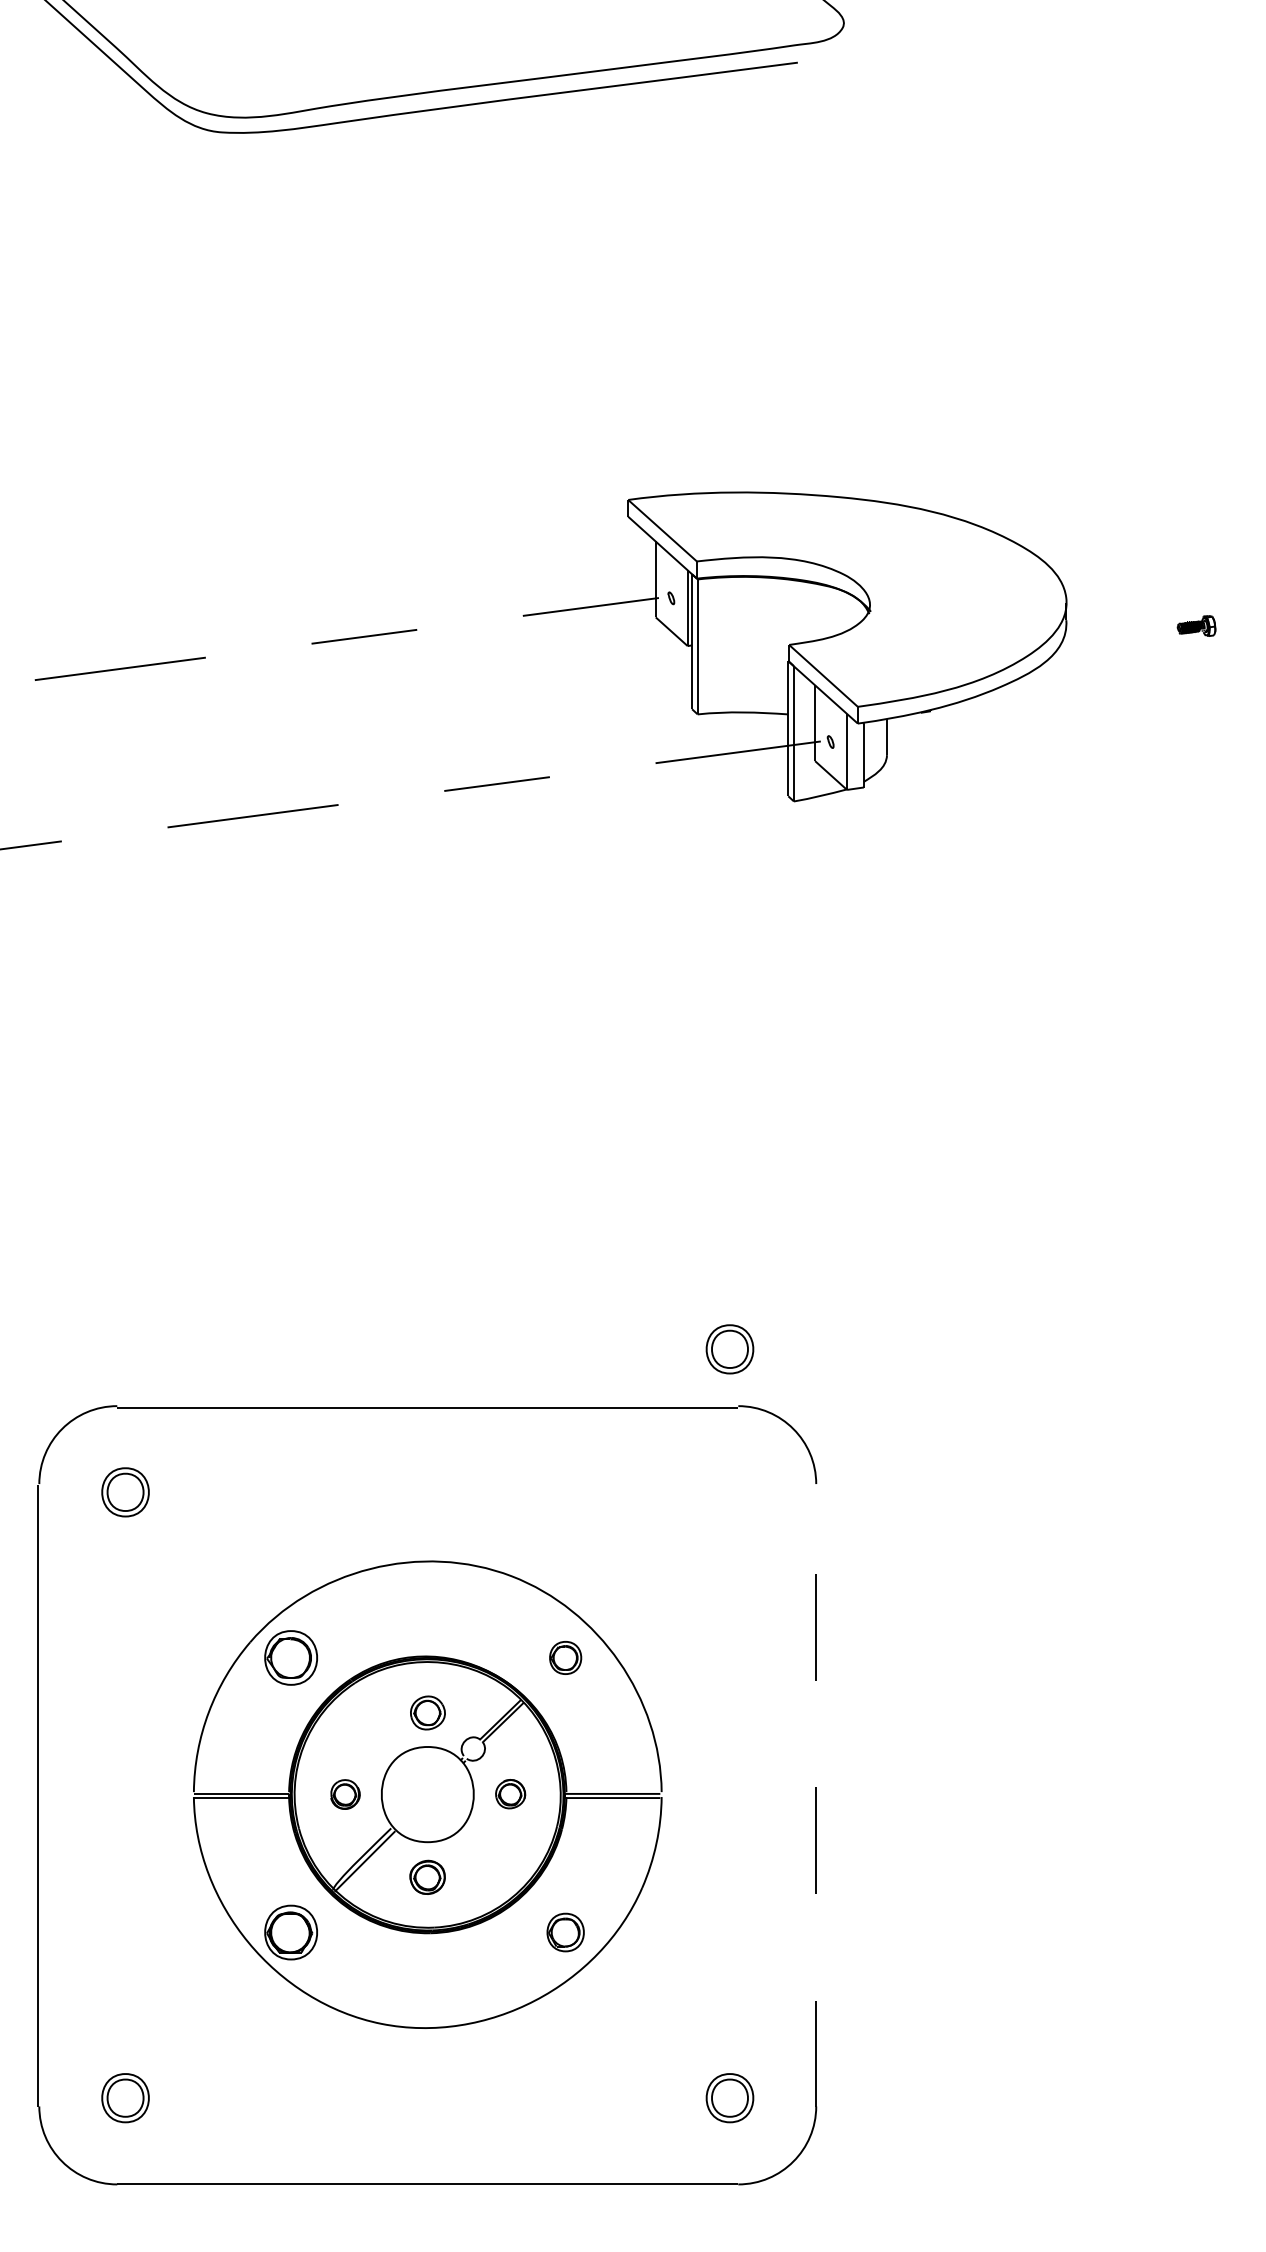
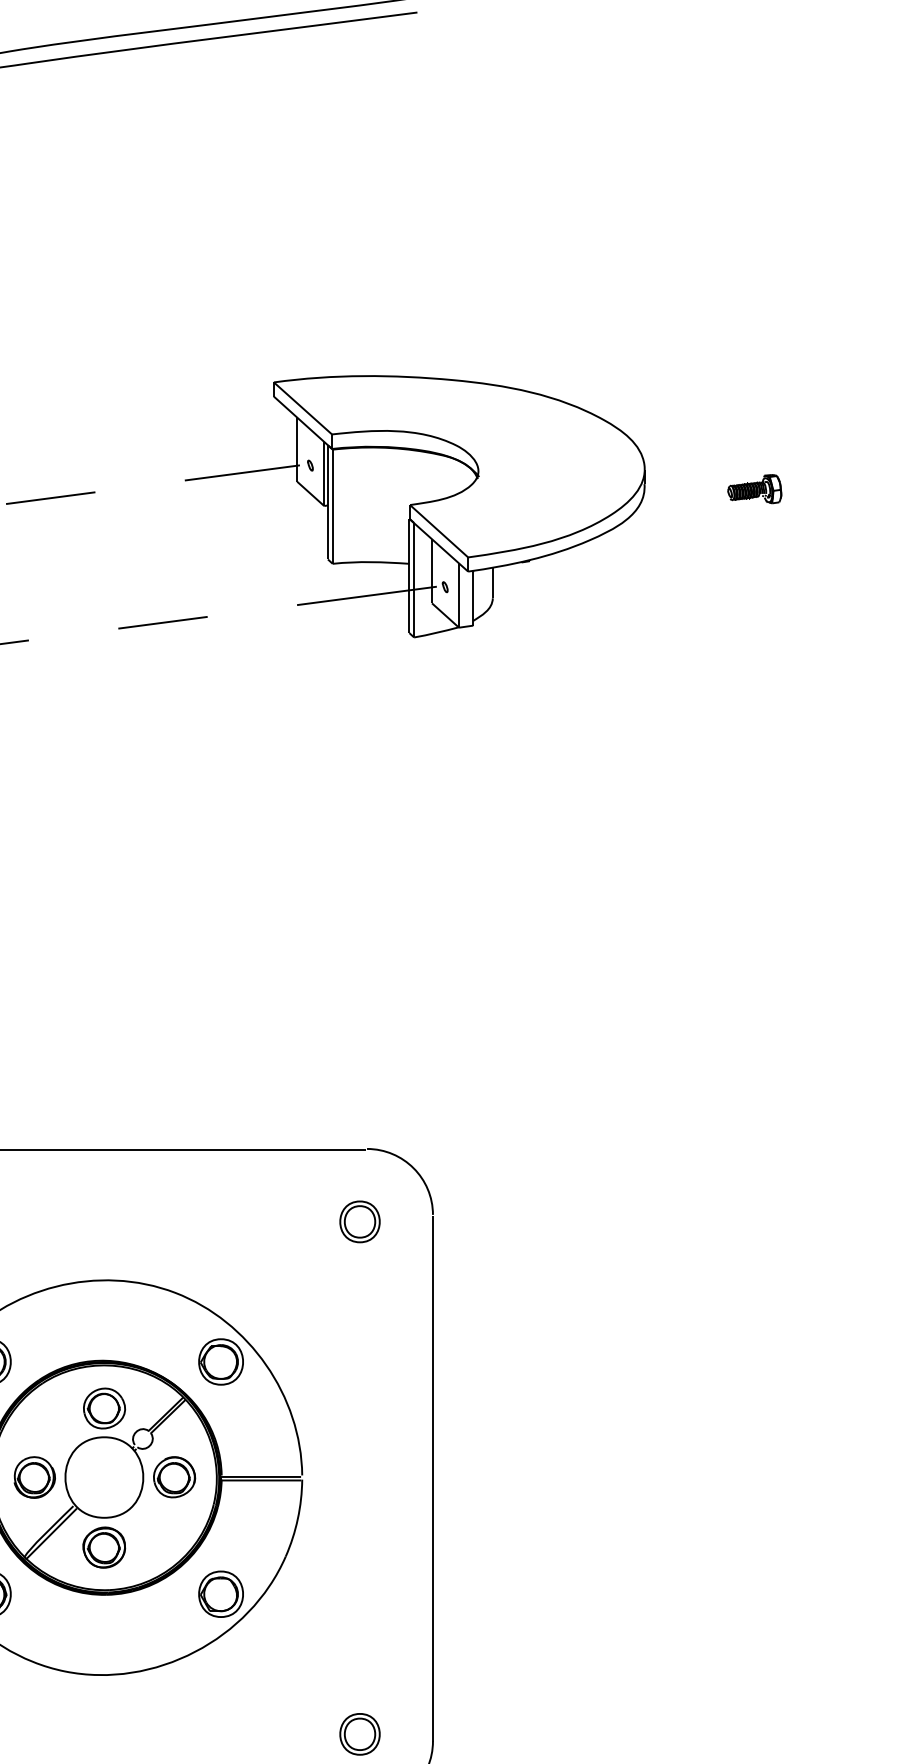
part: (1196, 625) -> (754, 488), size x1.67
part: (729, 1349) -> (359, 1222), moved
part: (565, 1657) -> (220, 1361), size x1.67
part: (427, 1712) -> (104, 1408), size x1.43
part: (510, 1793) -> (174, 1476), size x1.67
part: (345, 1794) -> (34, 1477), size x1.67
line: (816, 1795) -> (433, 1478), dashed -> solid
part: (427, 1877) -> (104, 1547), size x1.43
part: (565, 1932) -> (220, 1594), size x1.43

